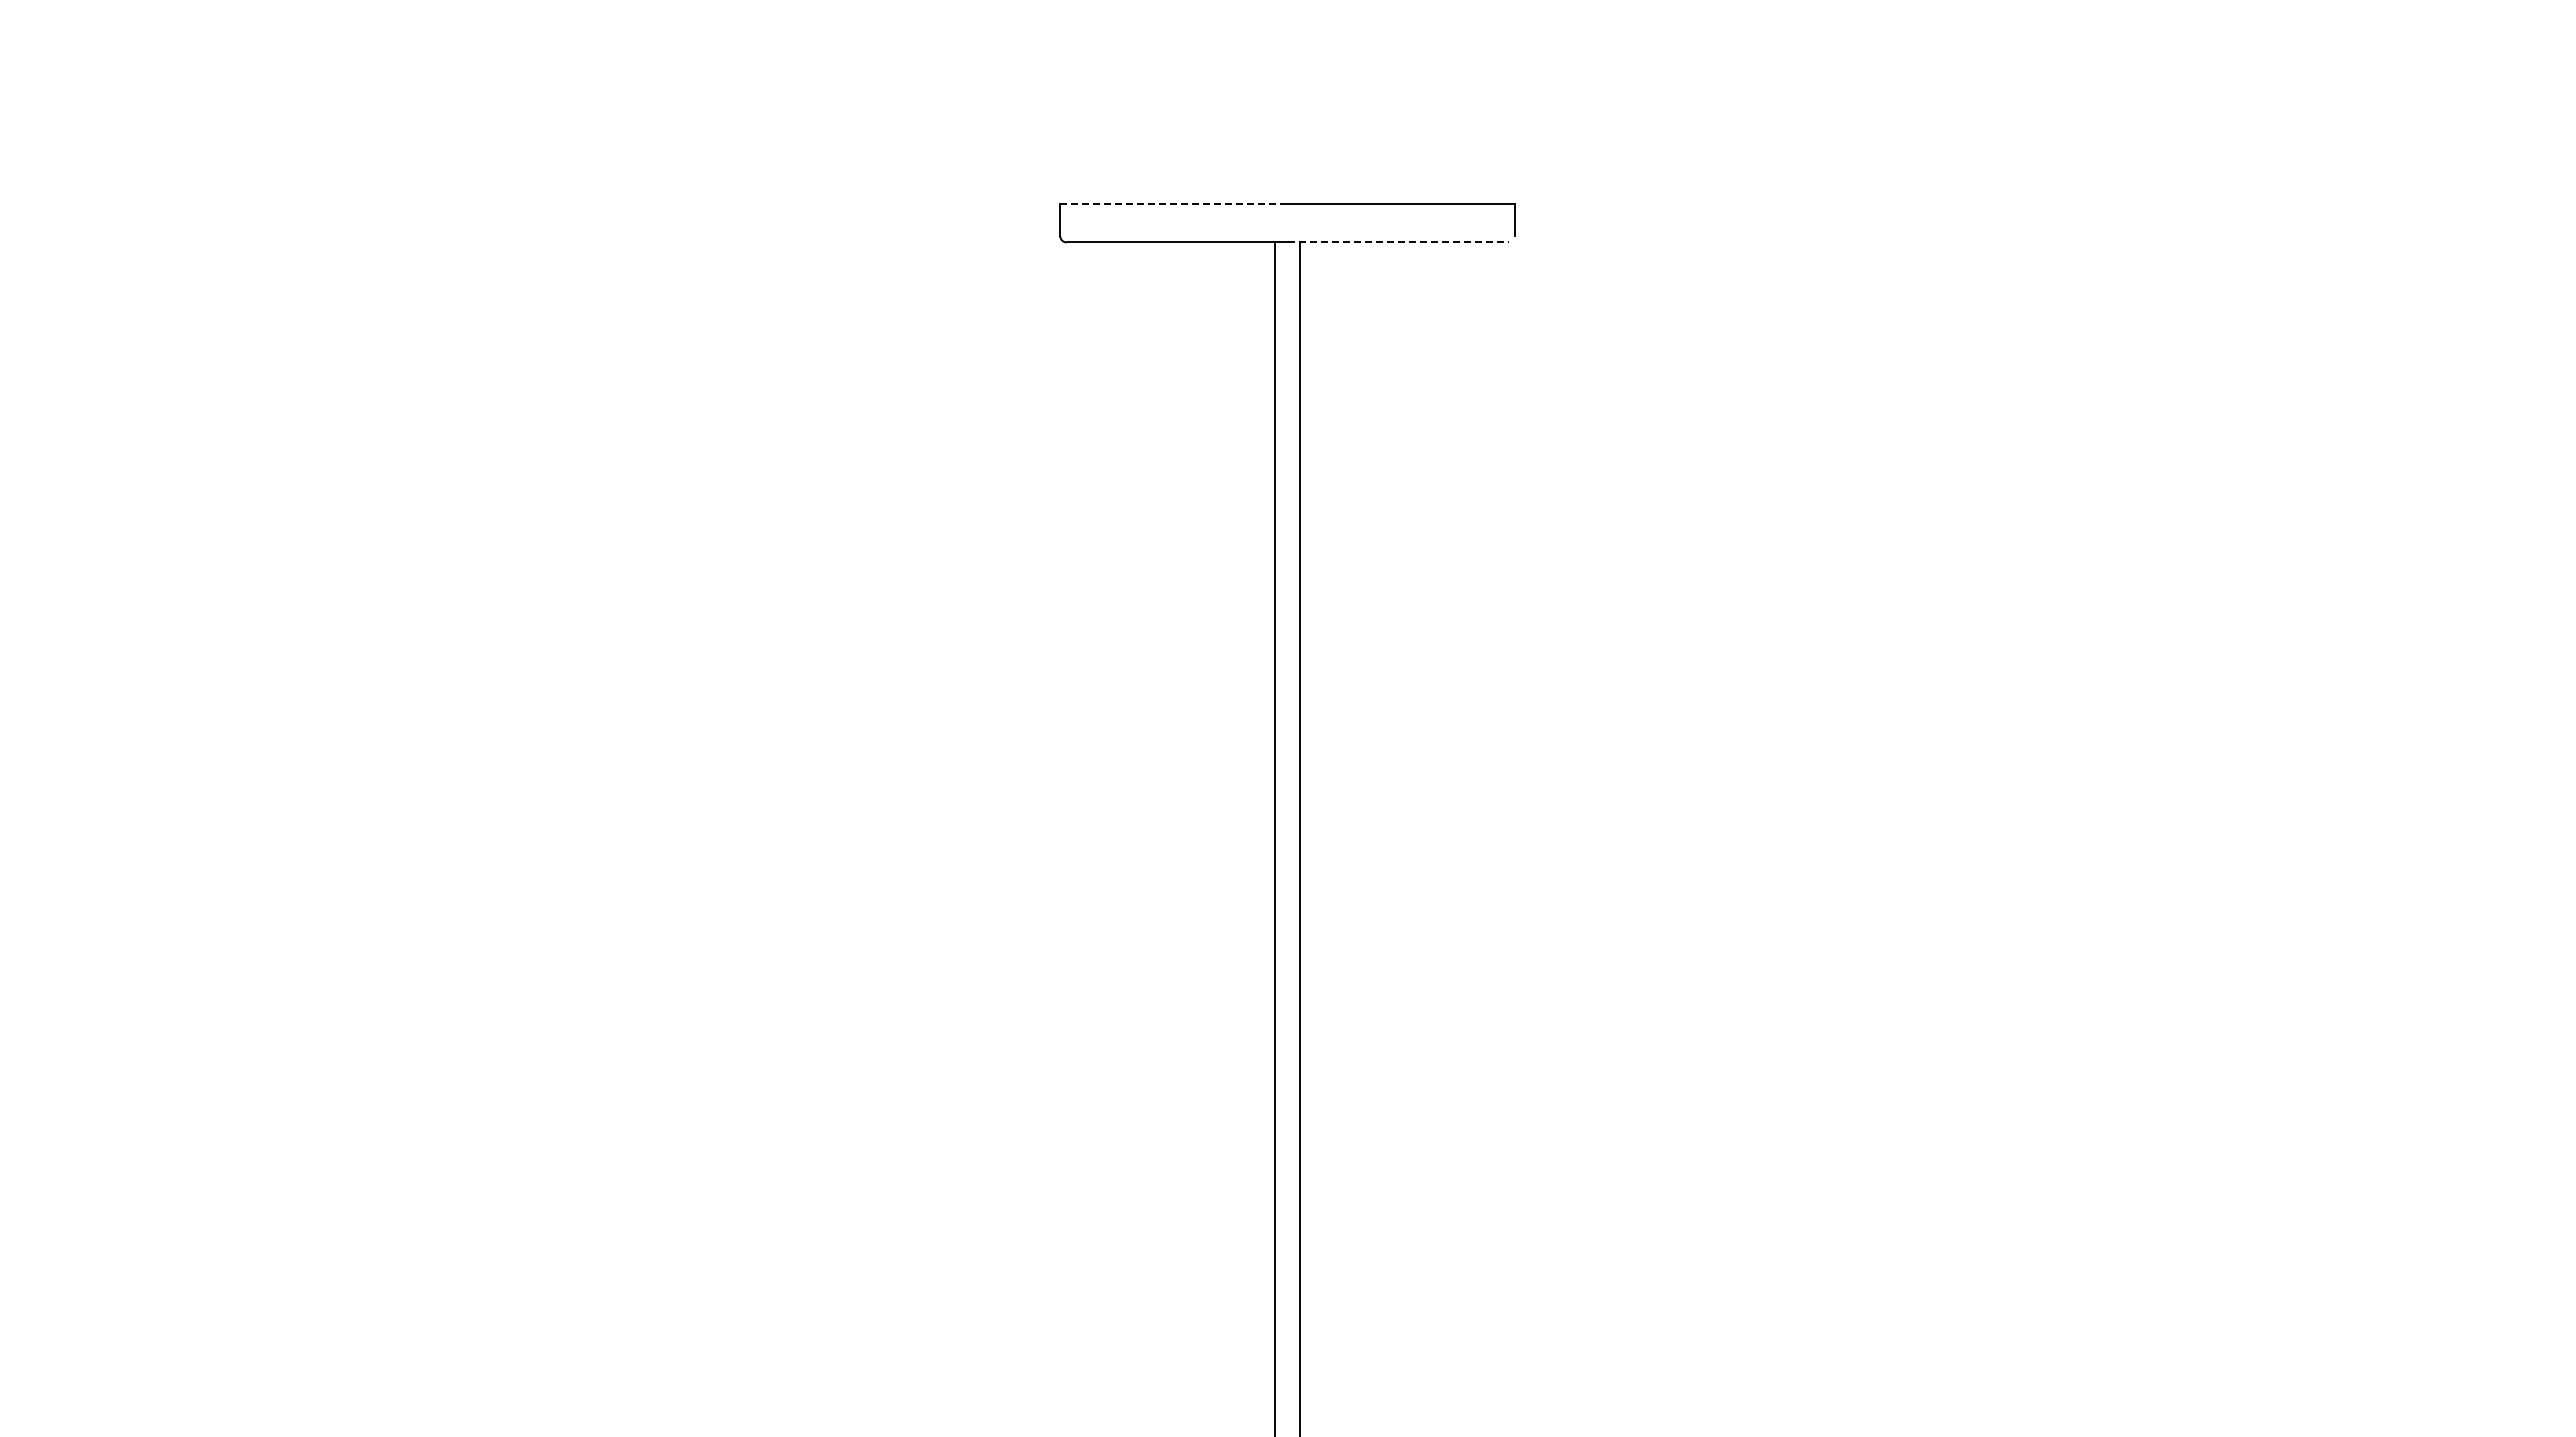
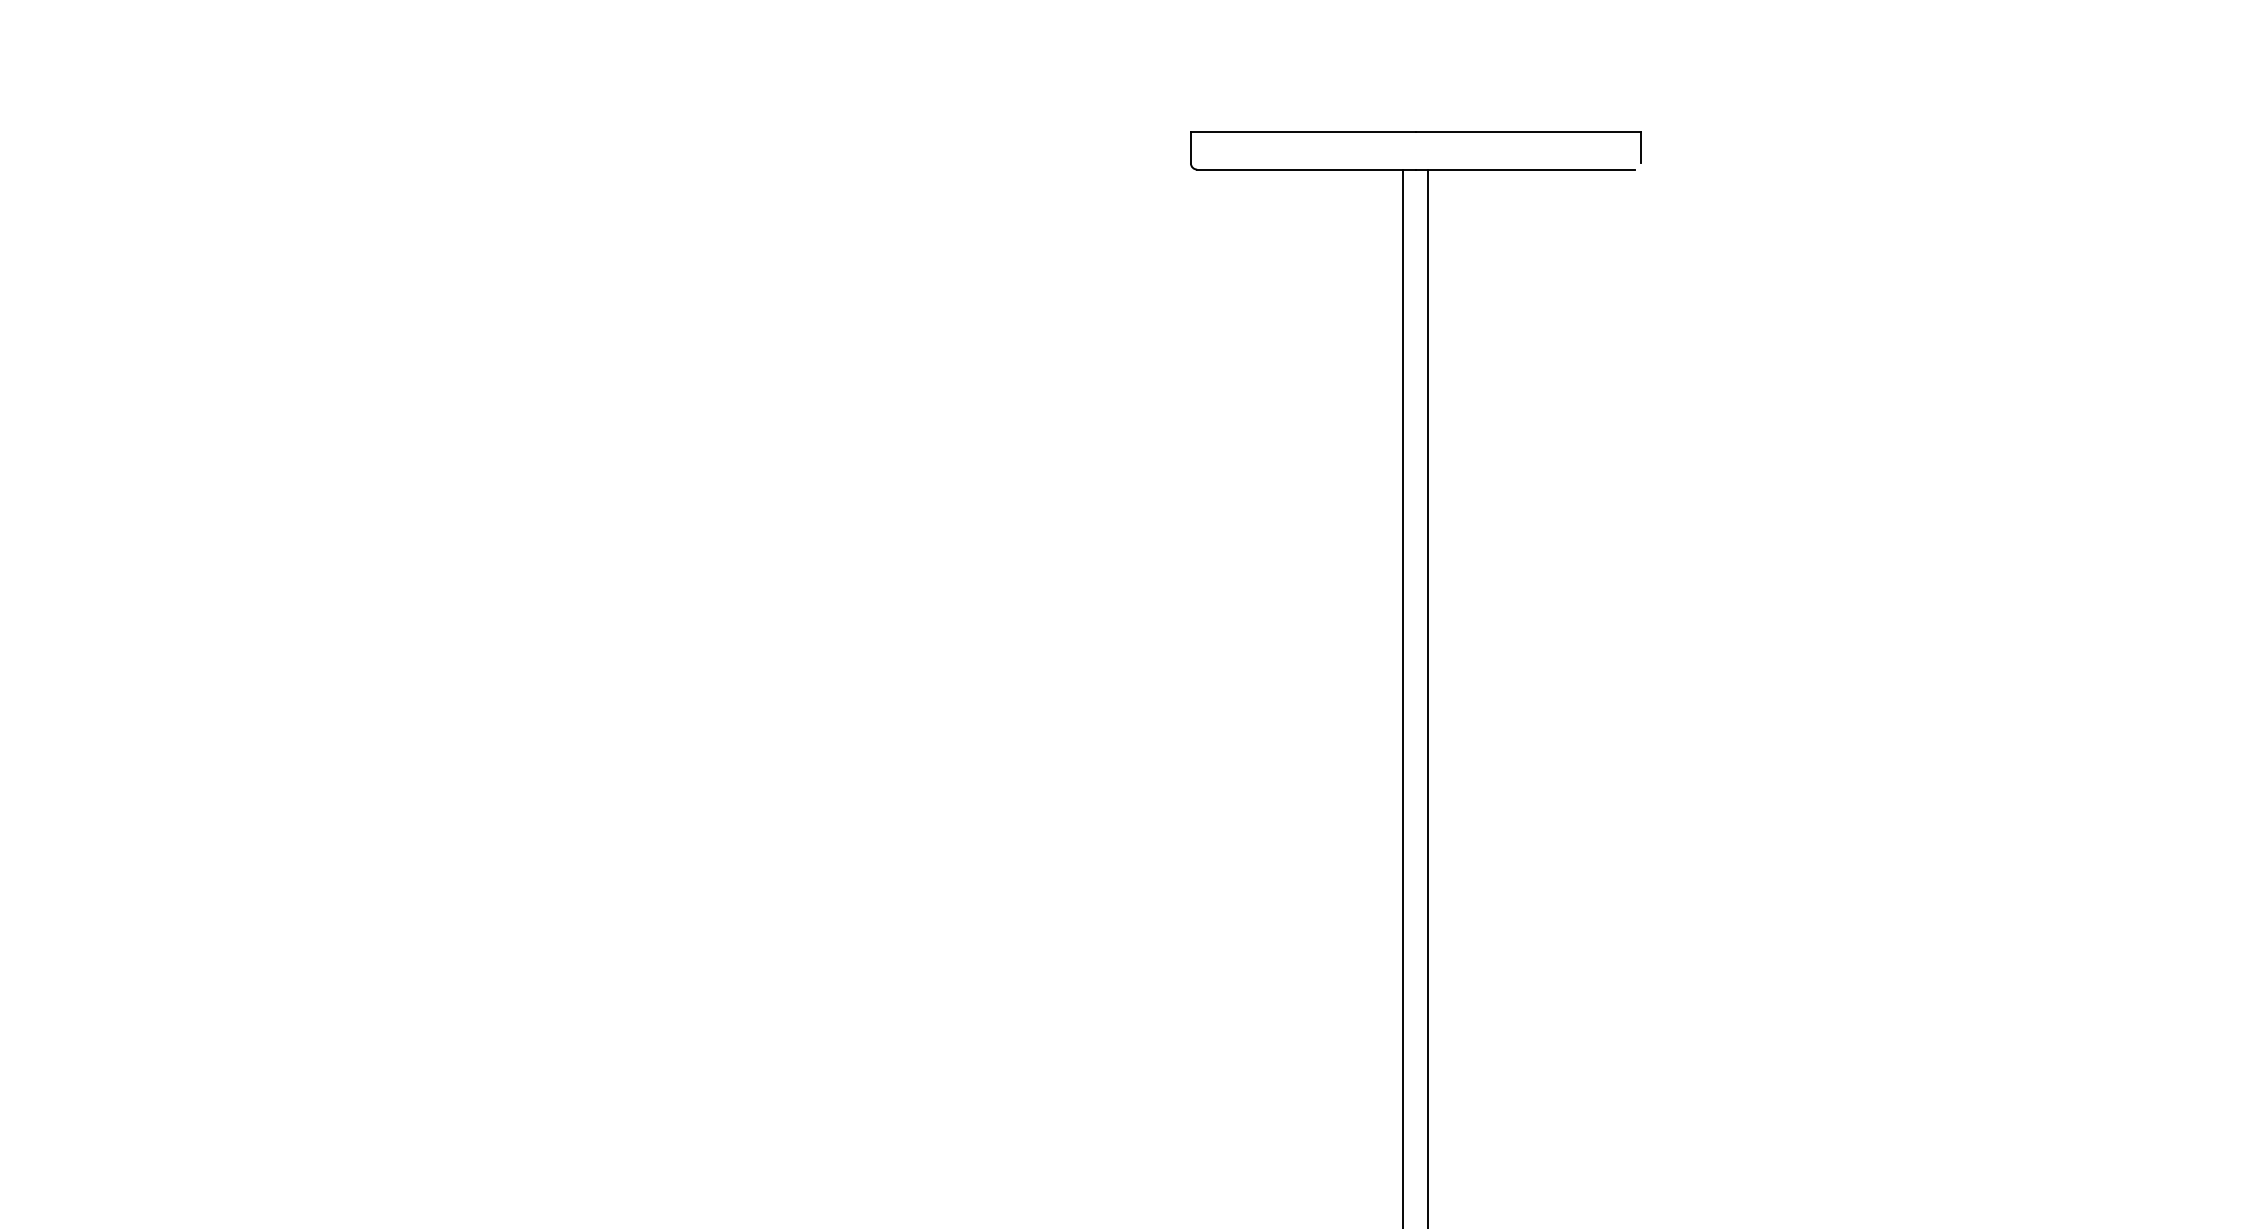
line: (1174, 204) -> (1303, 132), dashed -> solid
line: (1398, 242) -> (1525, 169), dashed -> solid

